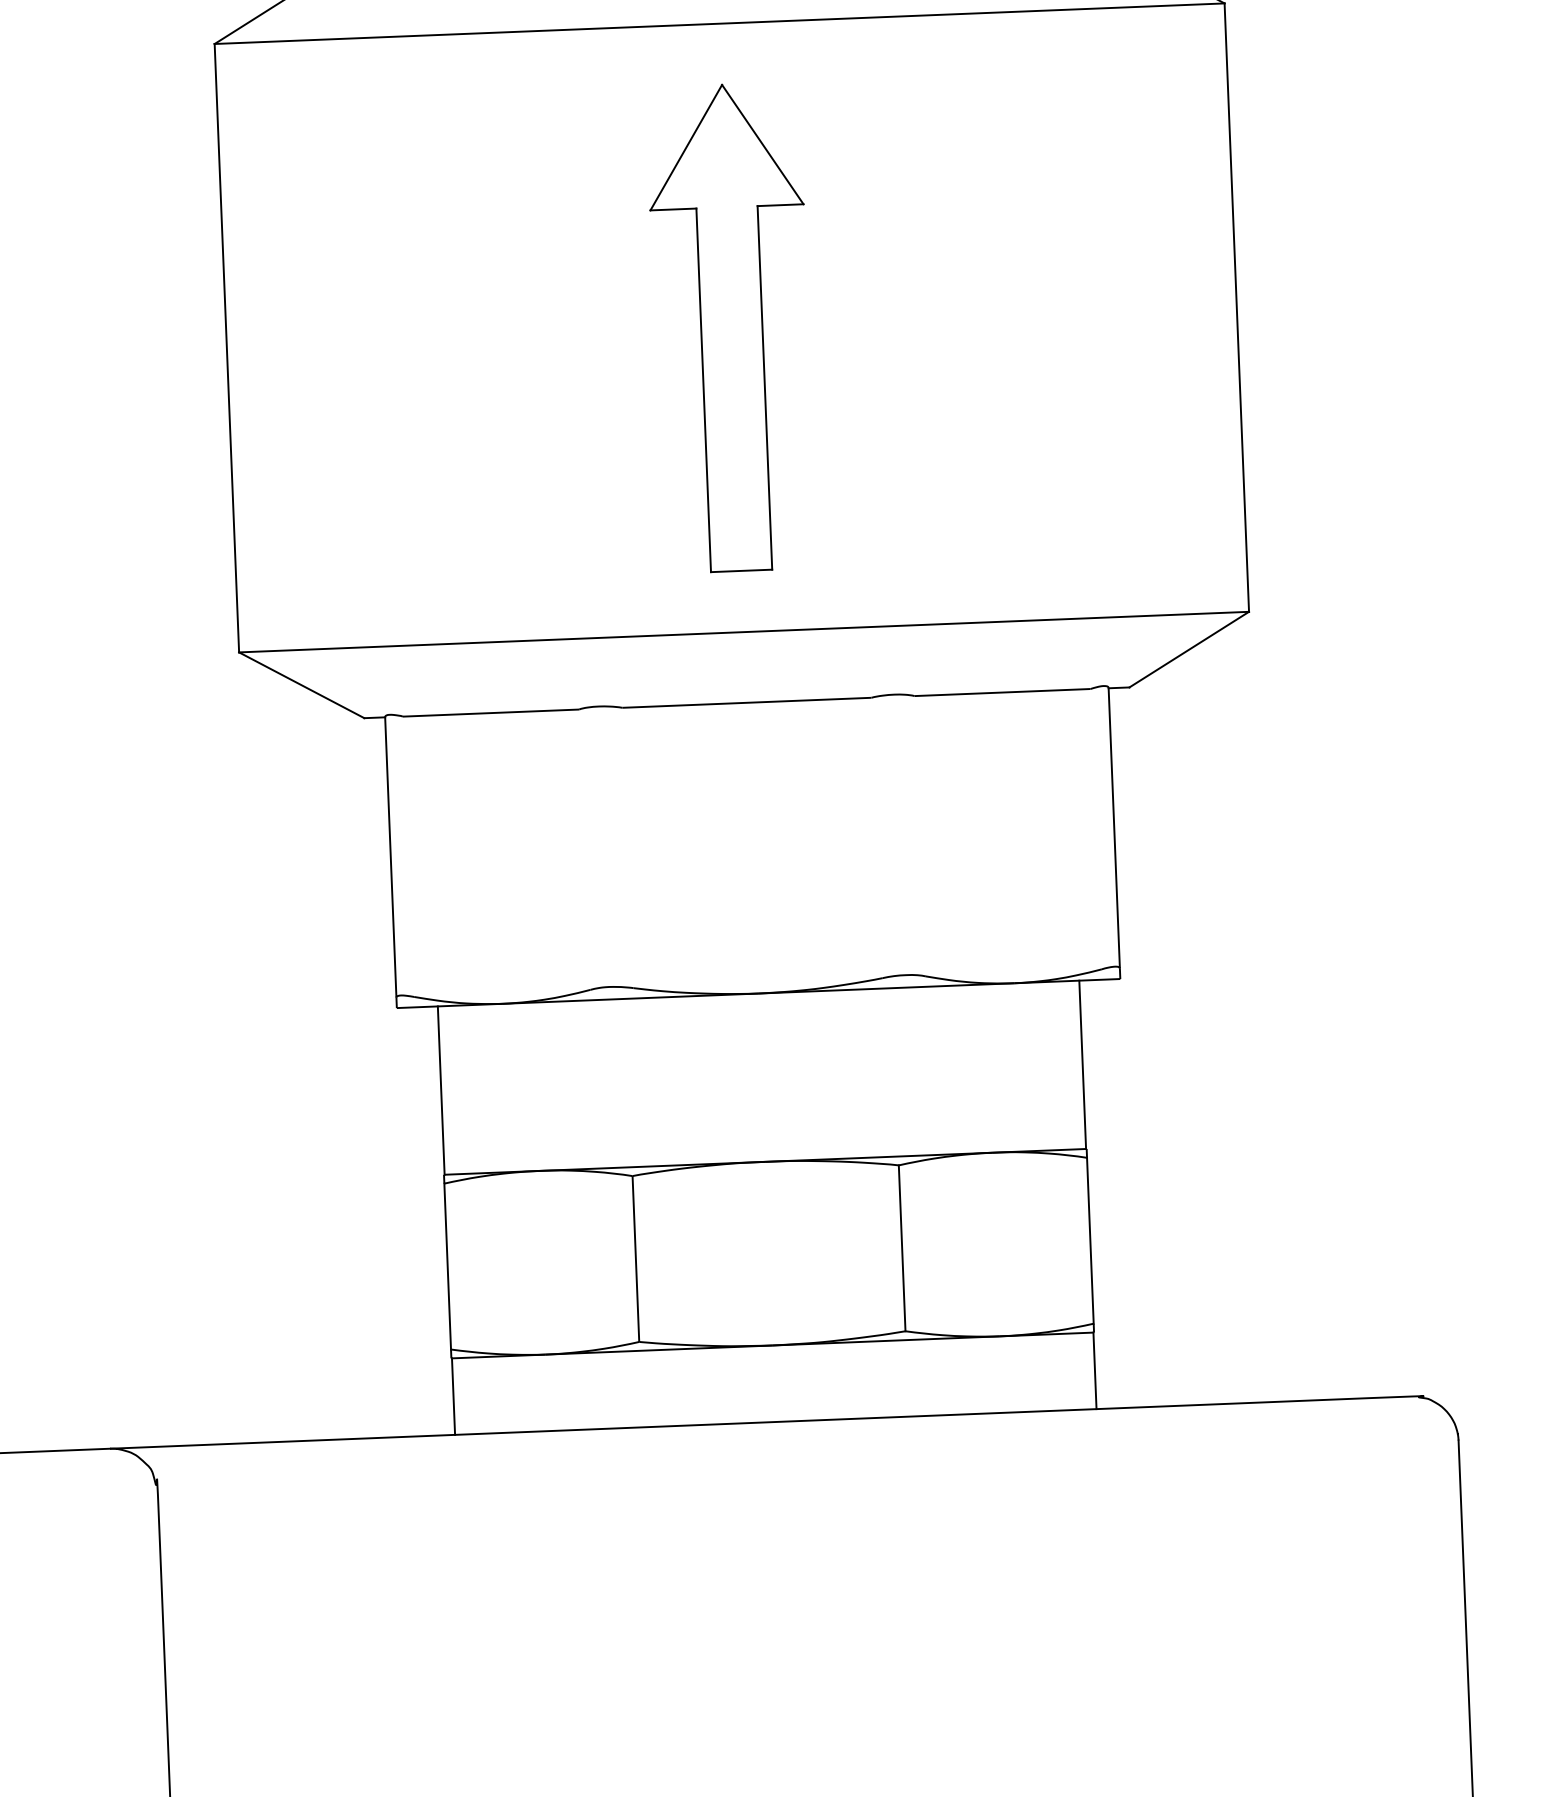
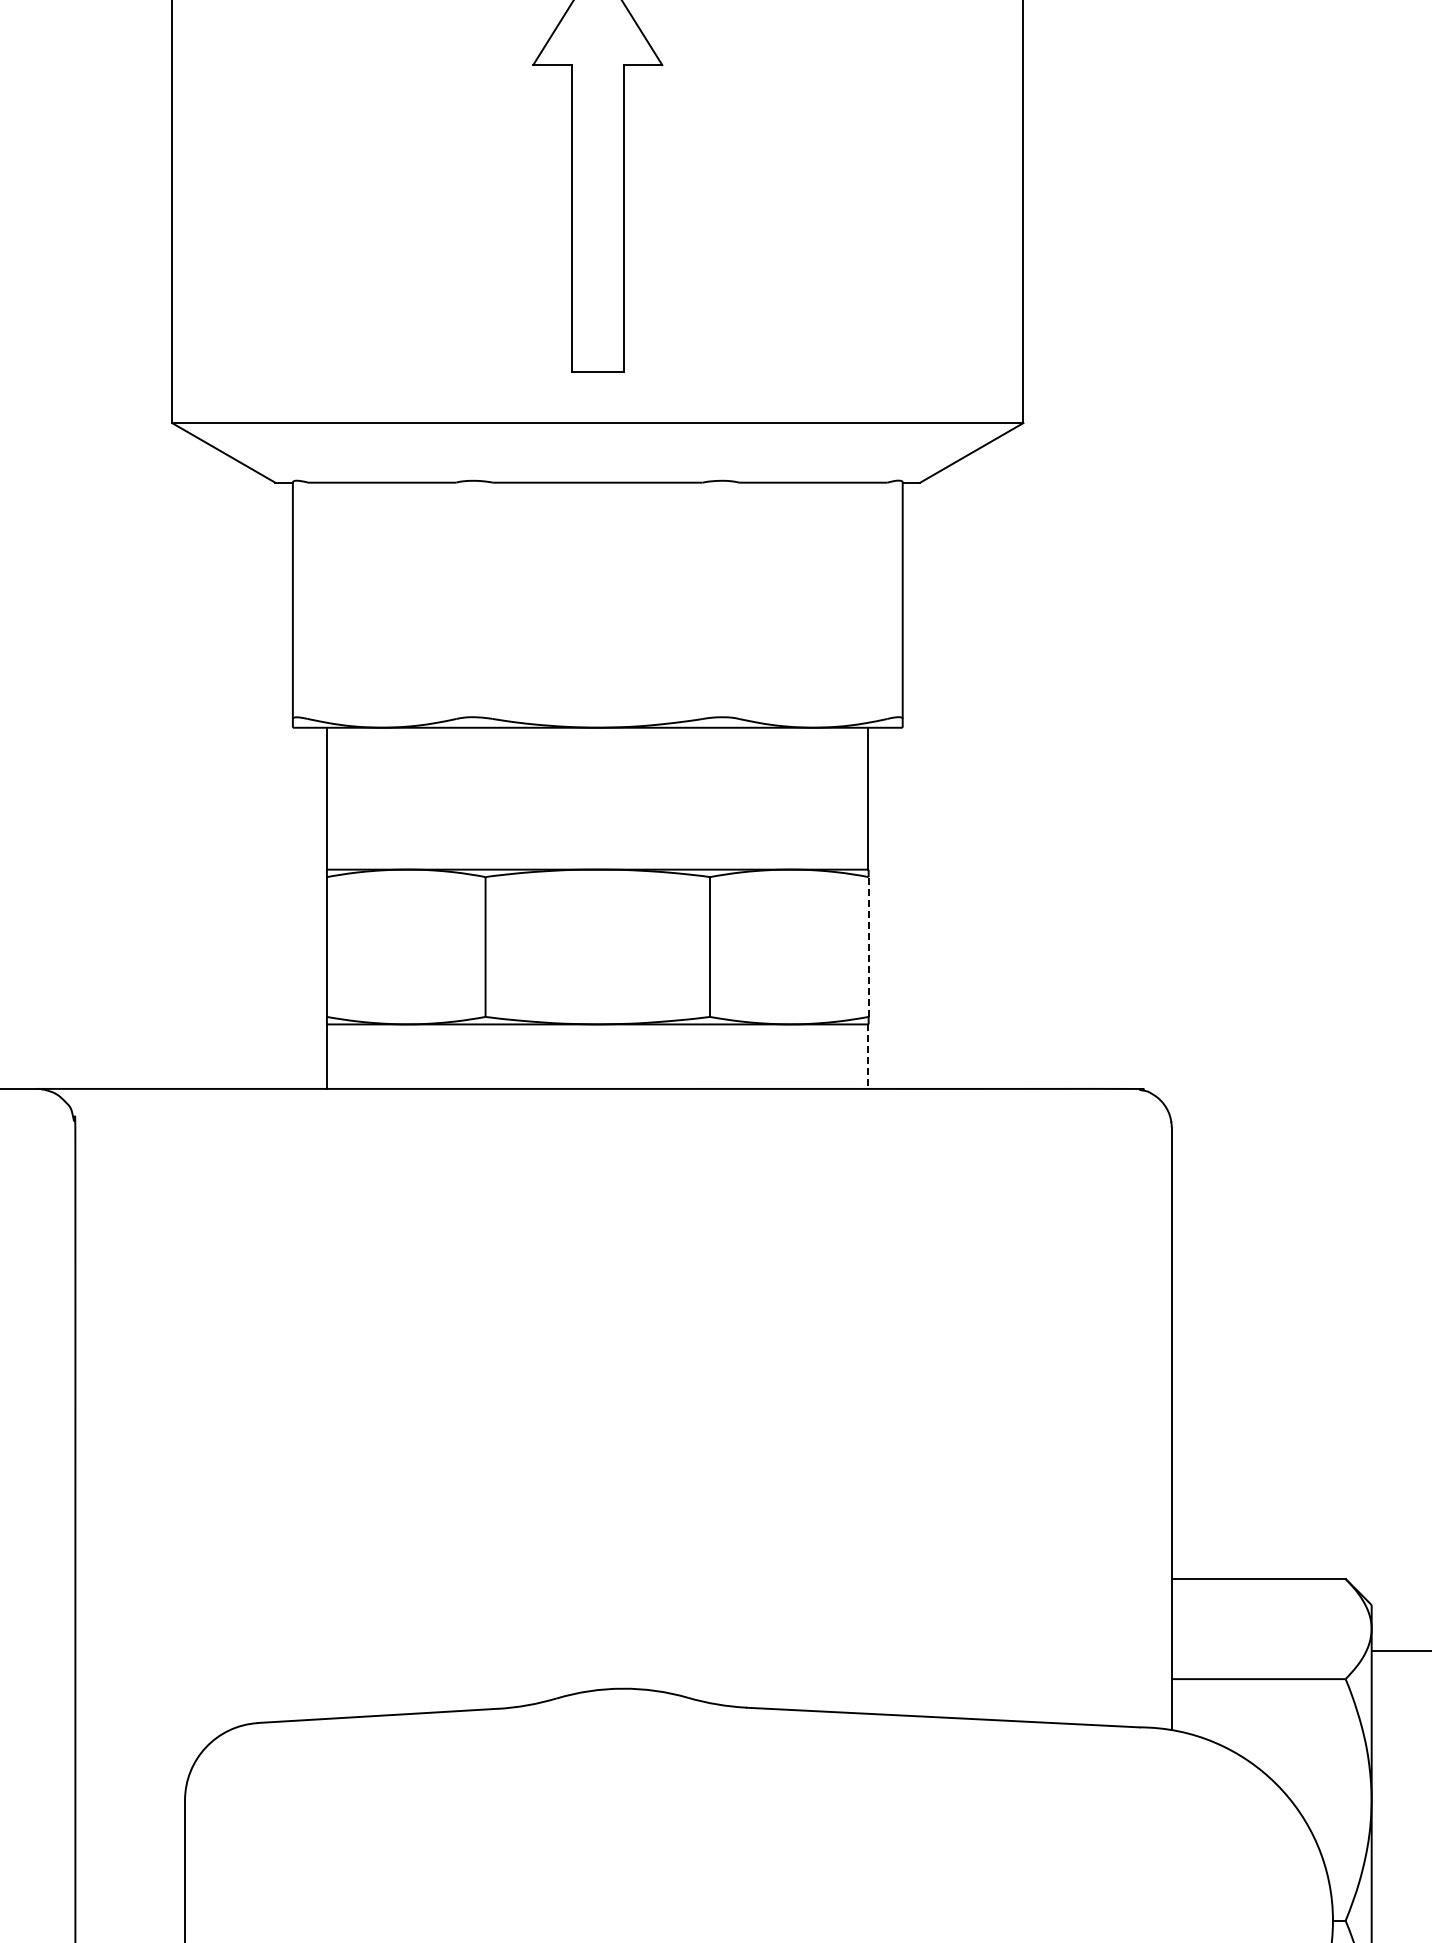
line: (1090, 1241) -> (868, 947), solid -> dashed
line: (1095, 1371) -> (868, 1057), solid -> dashed

